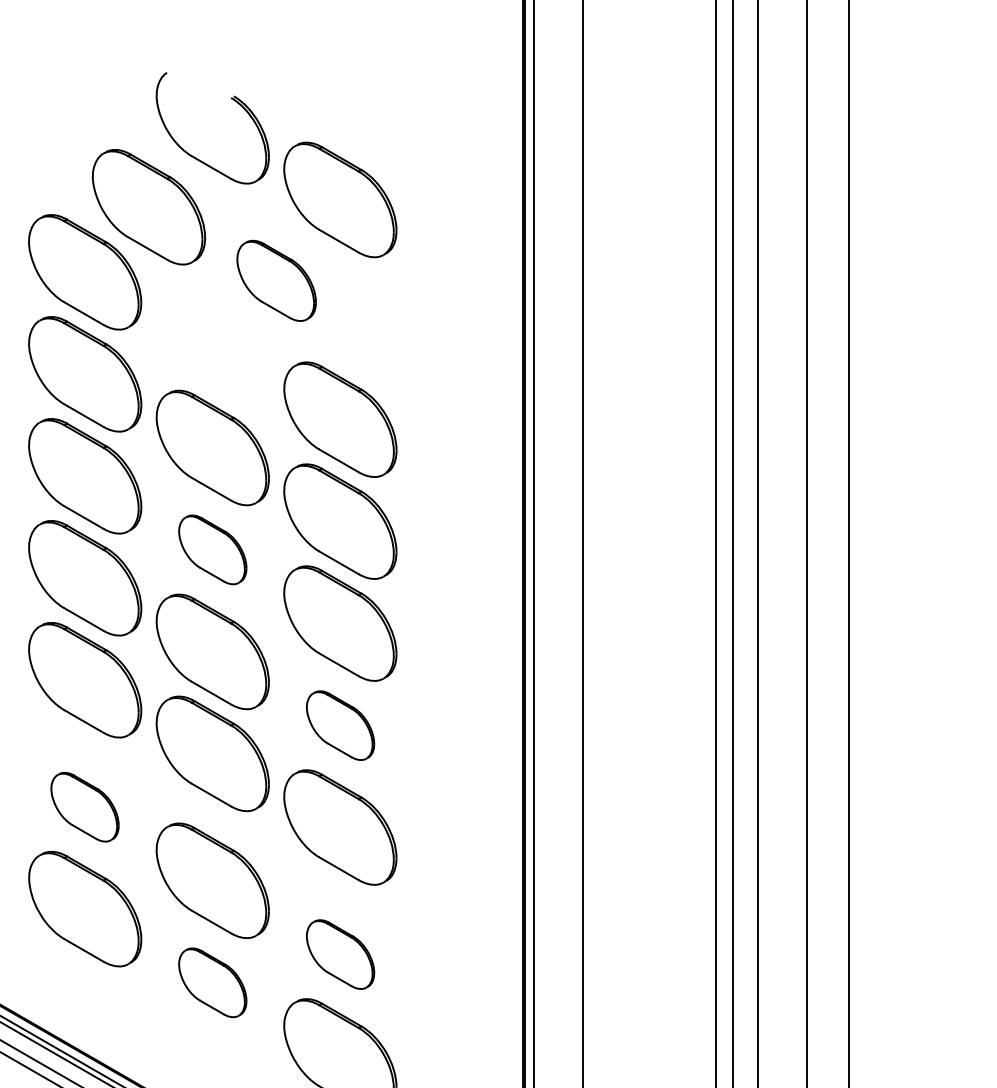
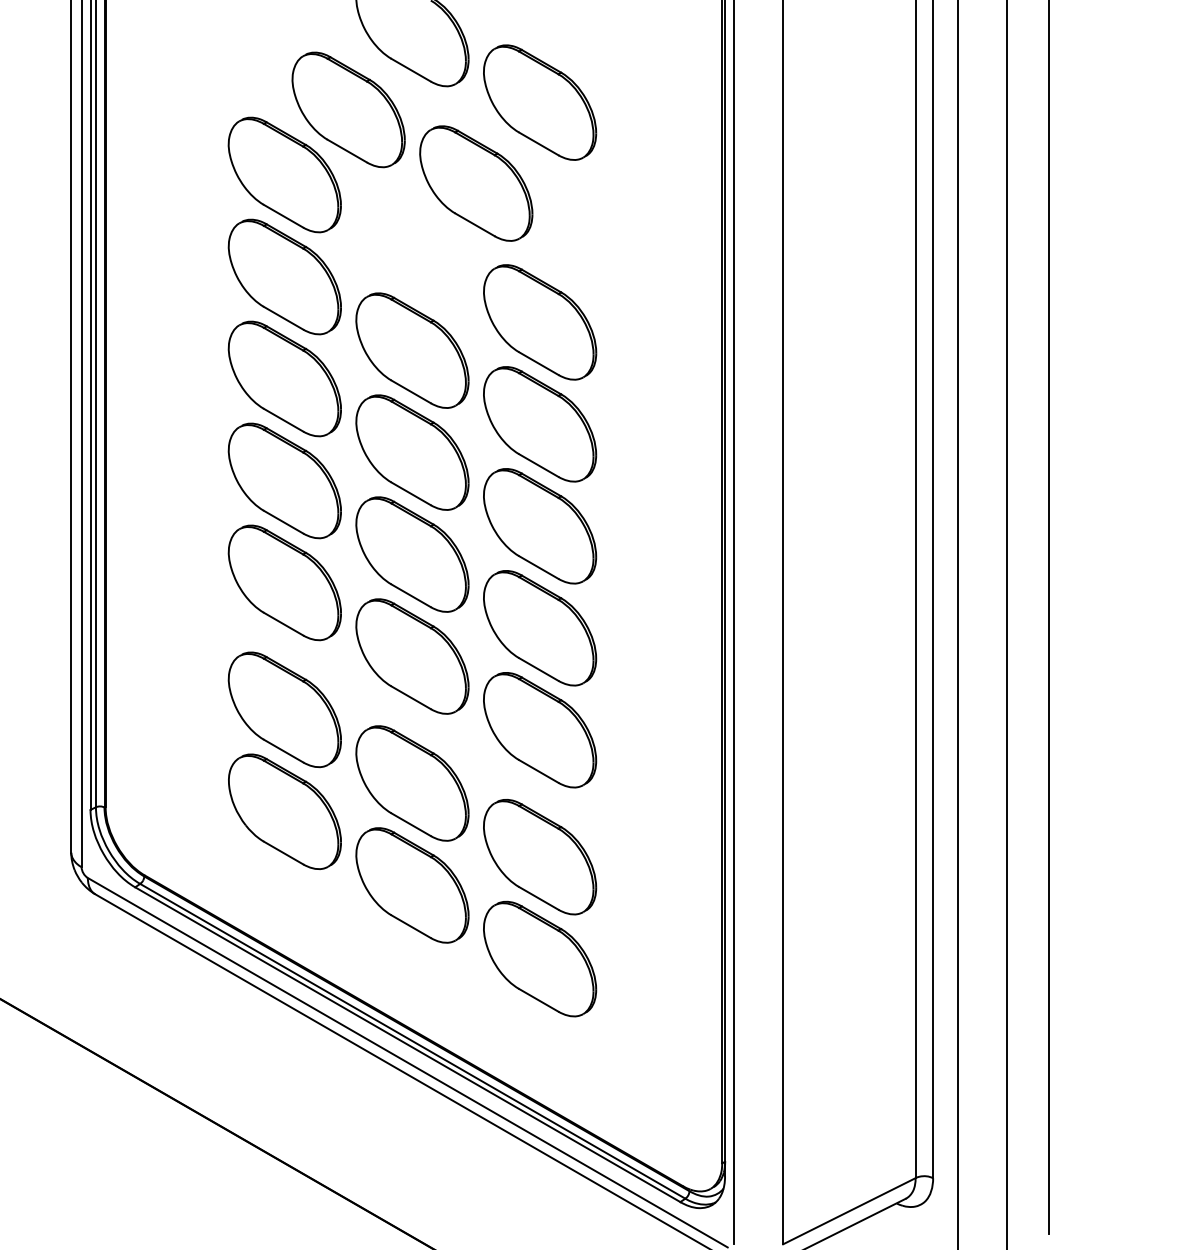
part: (276, 280) -> (476, 183), size x1.43
part: (212, 549) -> (412, 452), size x1.67
part: (340, 725) -> (540, 628), size x1.67
part: (84, 806) -> (284, 709), size x1.67
part: (340, 954) -> (540, 857), size x1.67
part: (212, 982) -> (412, 885), size x1.67

